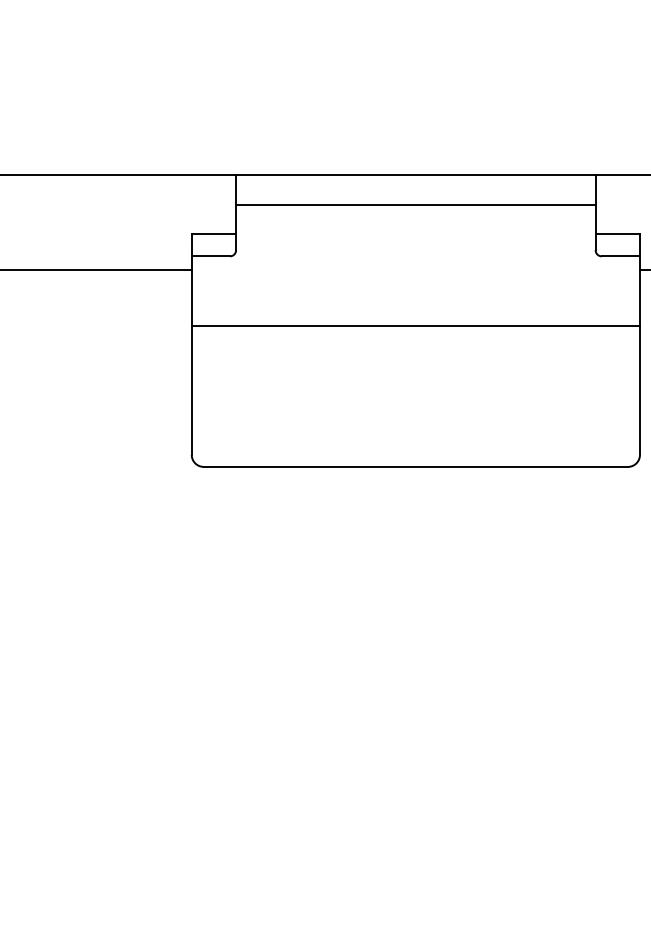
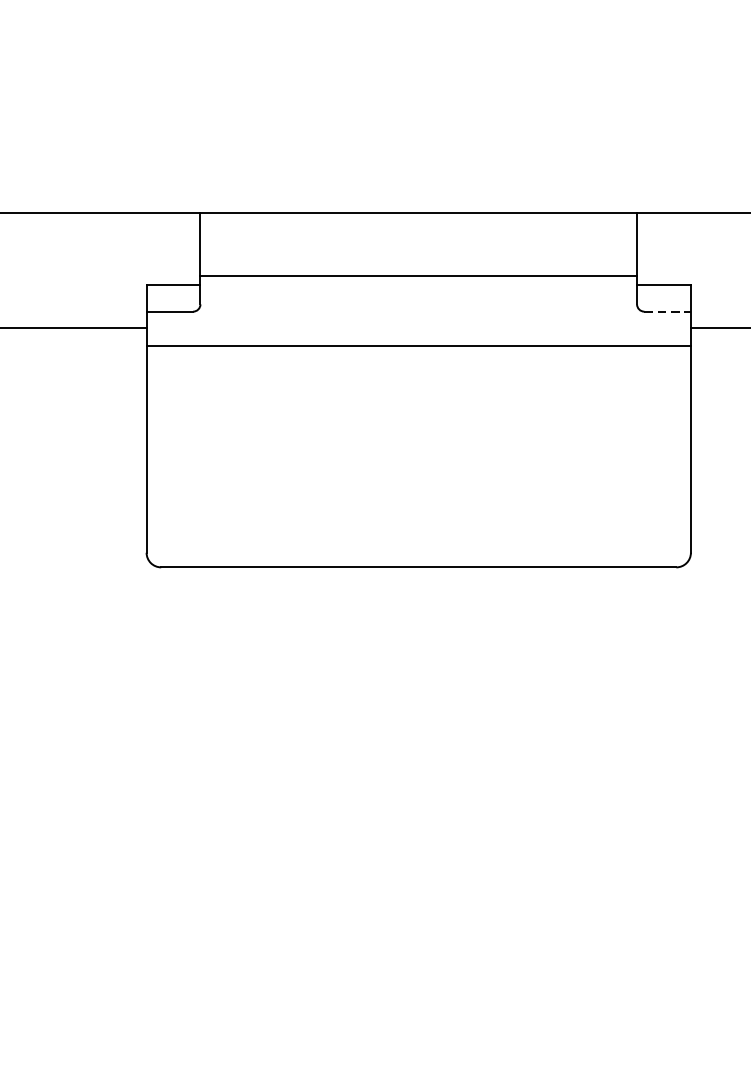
line: (415, 205) -> (418, 276), moved
line: (621, 256) -> (668, 311), solid -> dashed
line: (415, 325) -> (418, 345), moved

